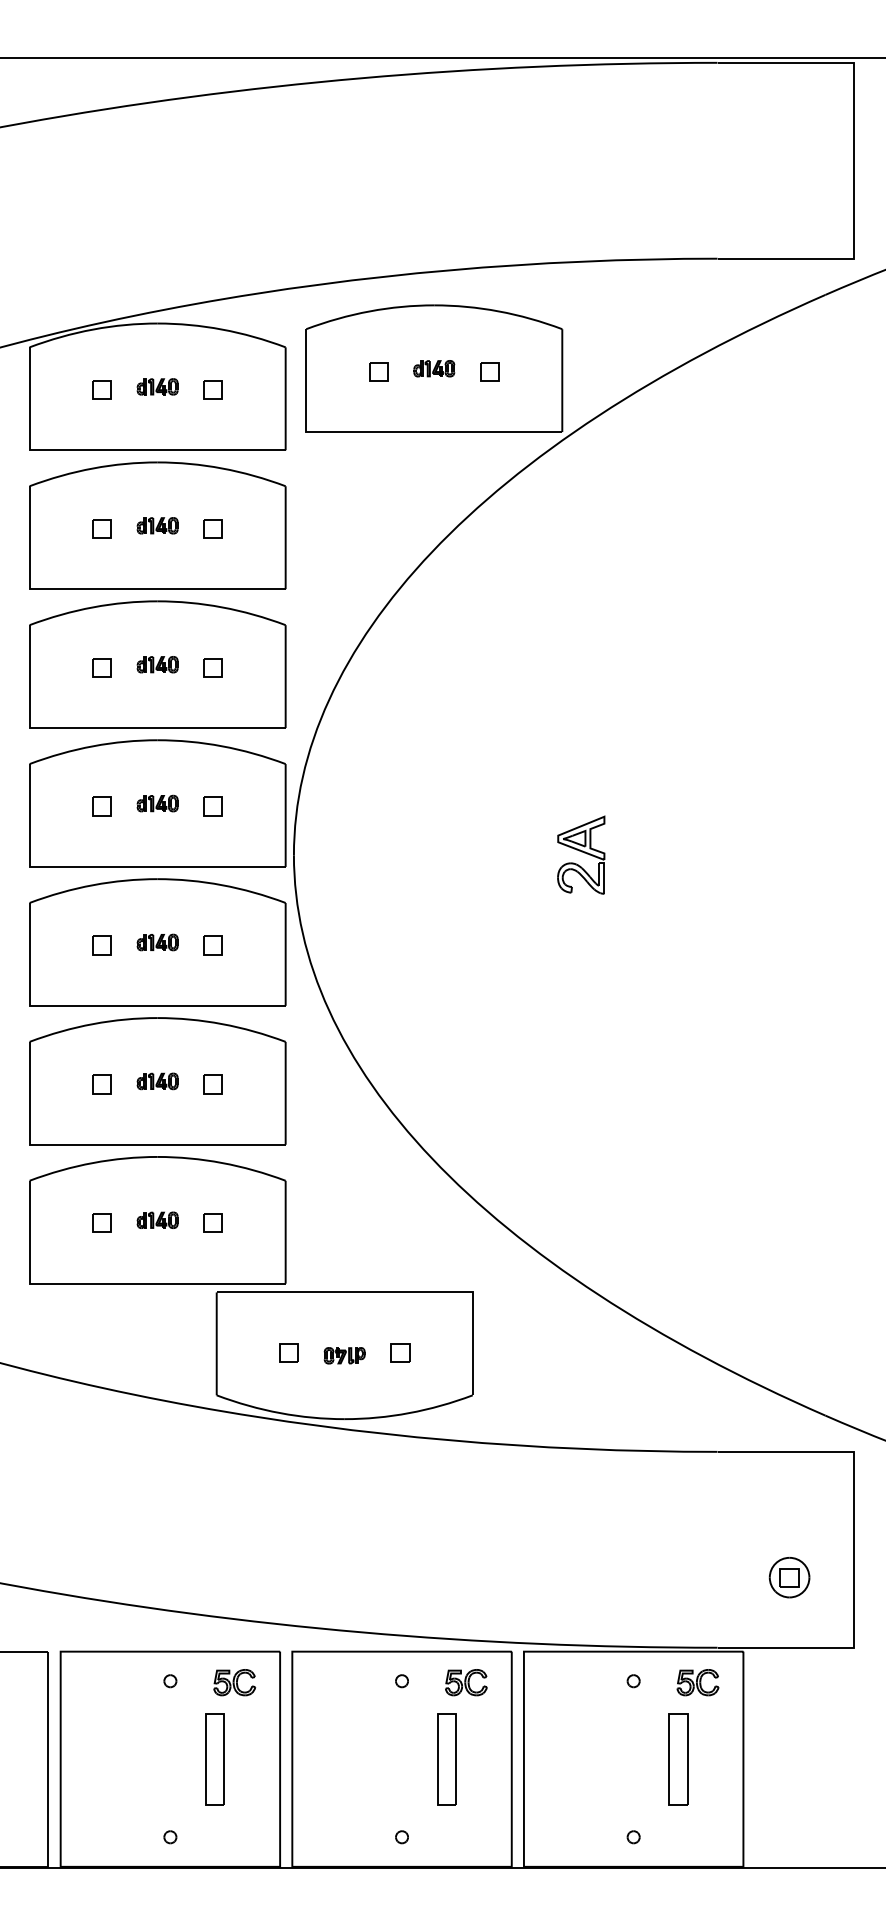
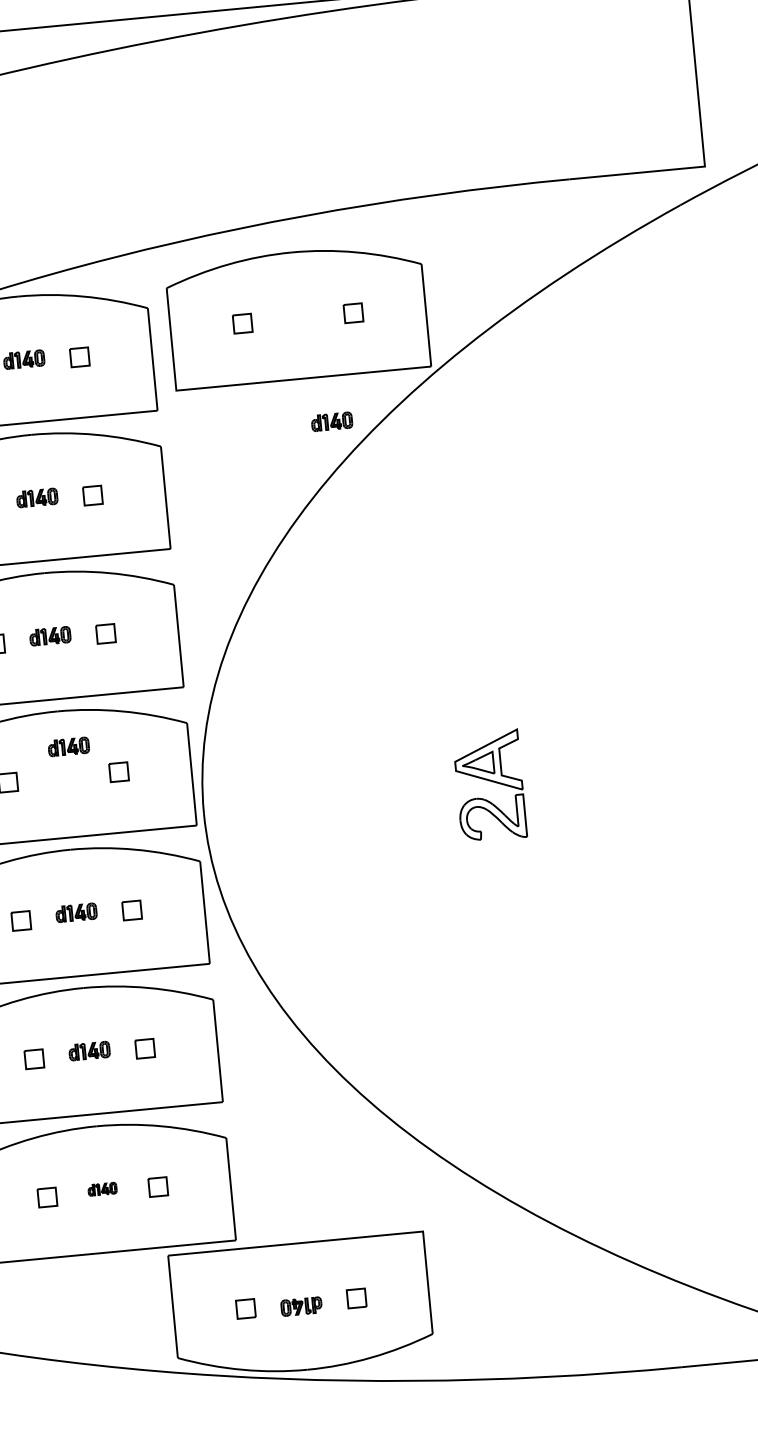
part: (434, 368) -> (332, 421), moved
part: (157, 803) -> (68, 746), moved
part: (581, 854) -> (490, 785), size x1.4
part: (157, 1219) -> (102, 1188), size x0.7

